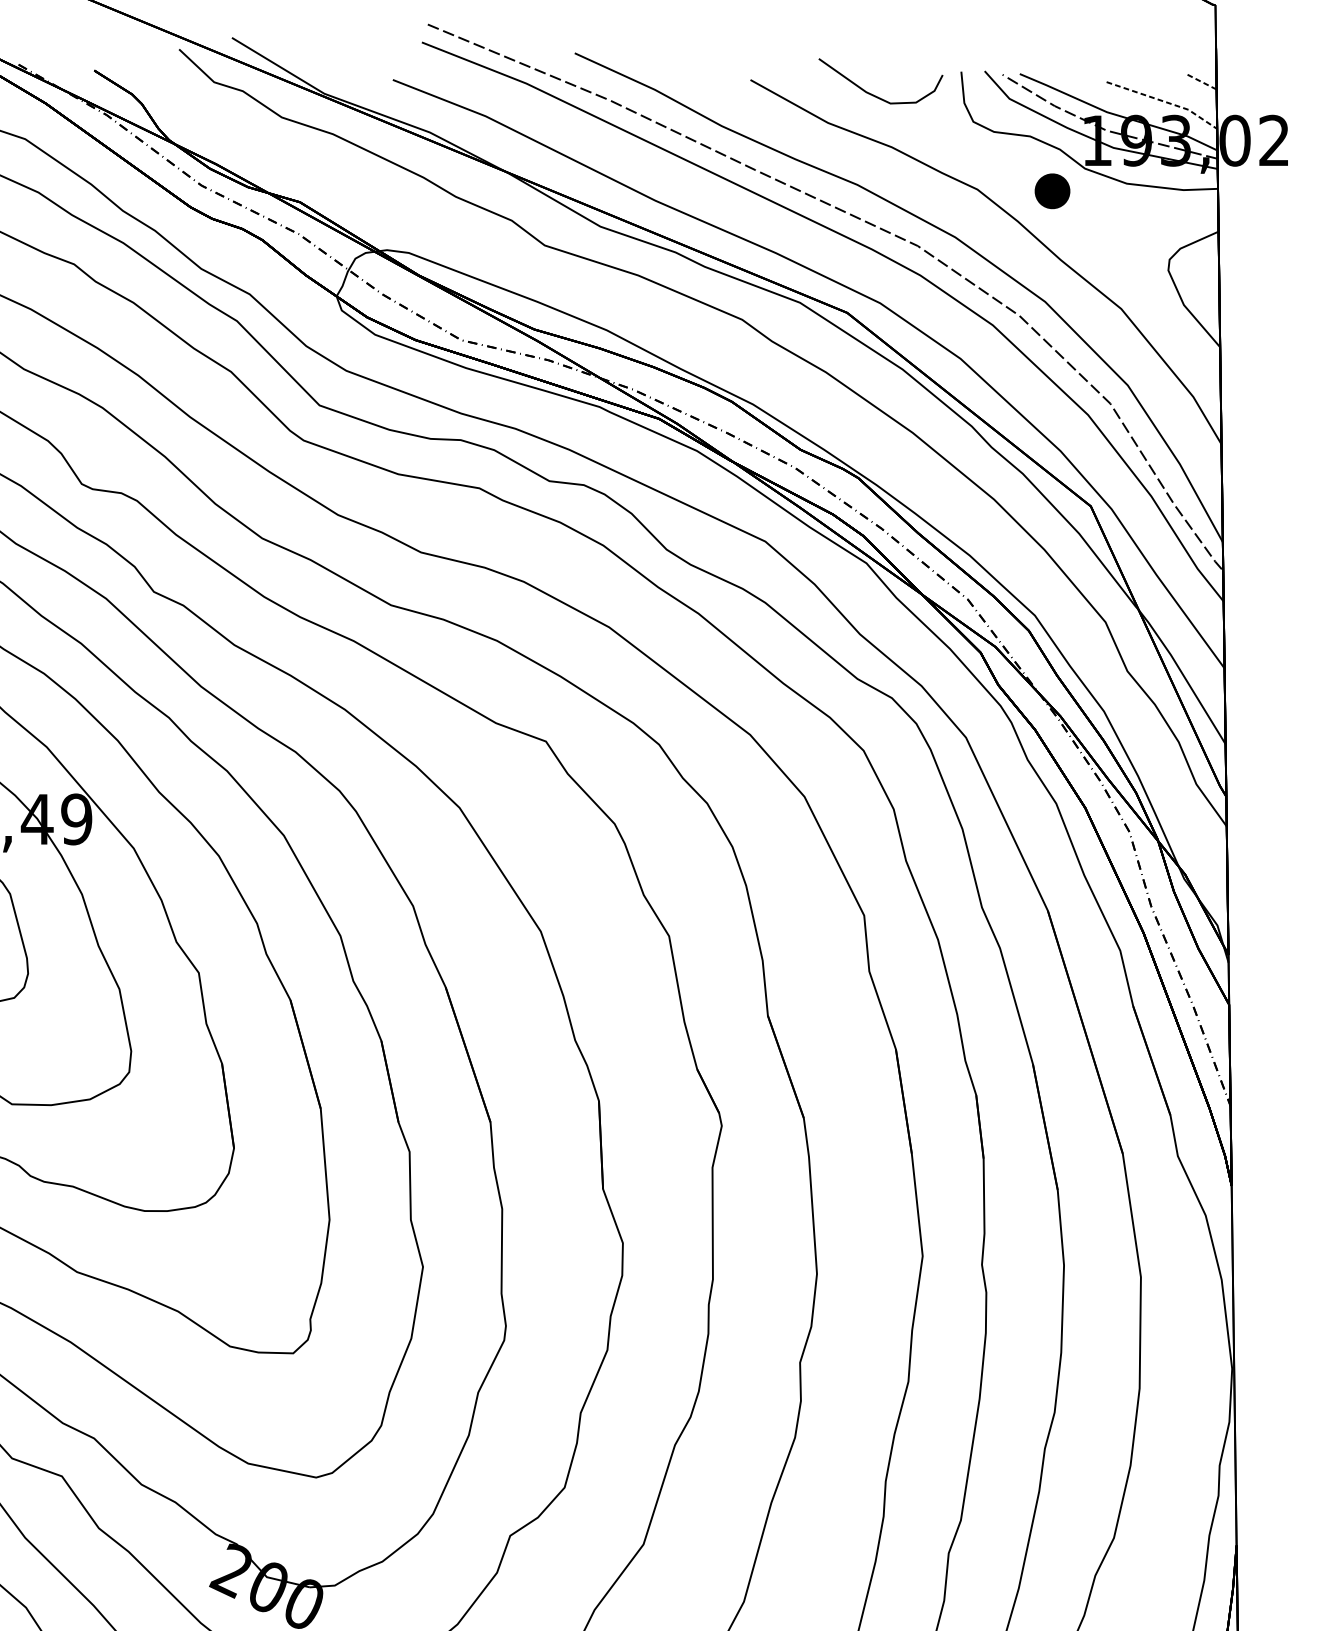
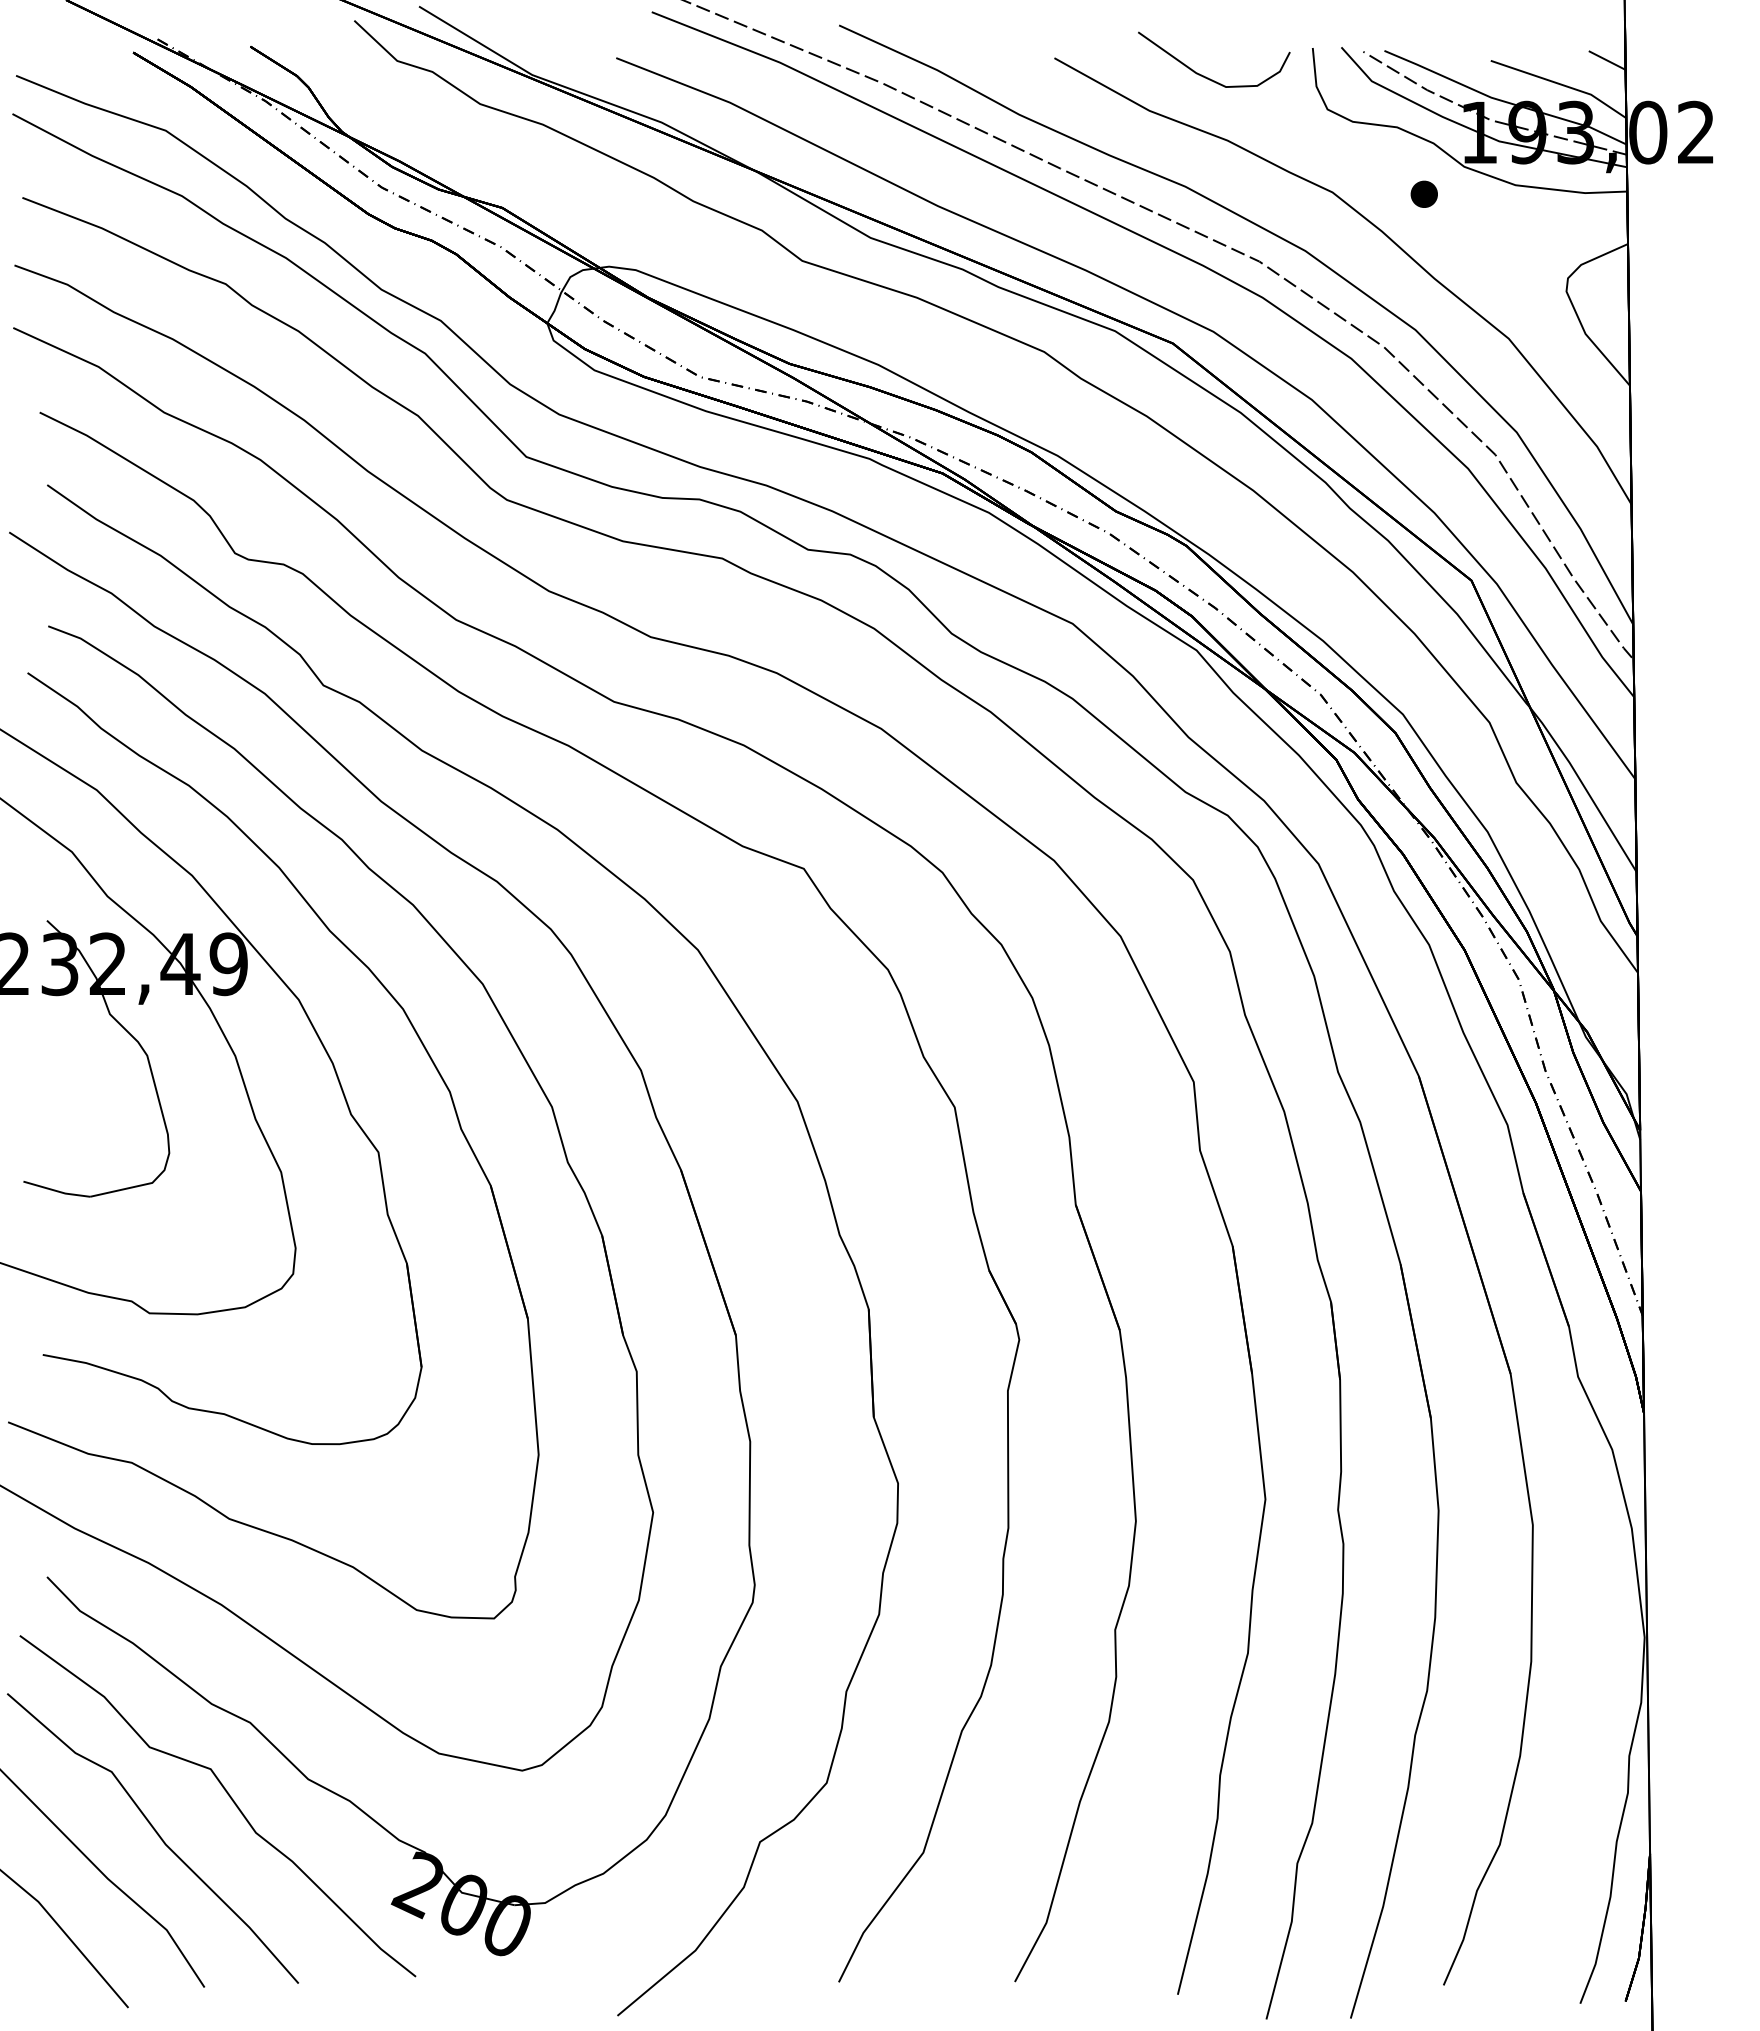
line: (1201, 81) -> (1607, 60), dashed -> solid
line: (1164, 101) -> (1561, 84), dashed -> solid
part: (1051, 190) -> (1423, 193), size x0.62

